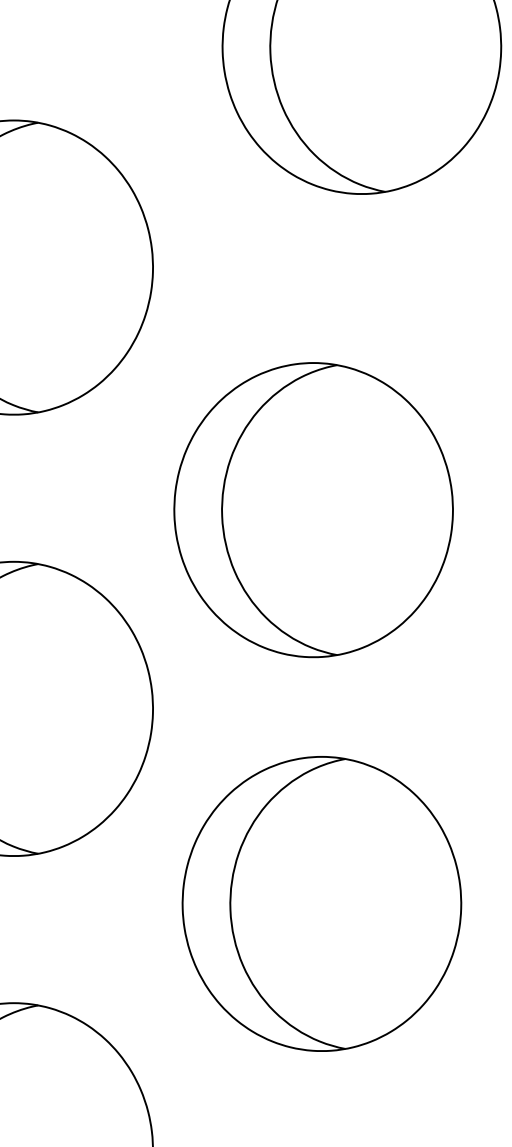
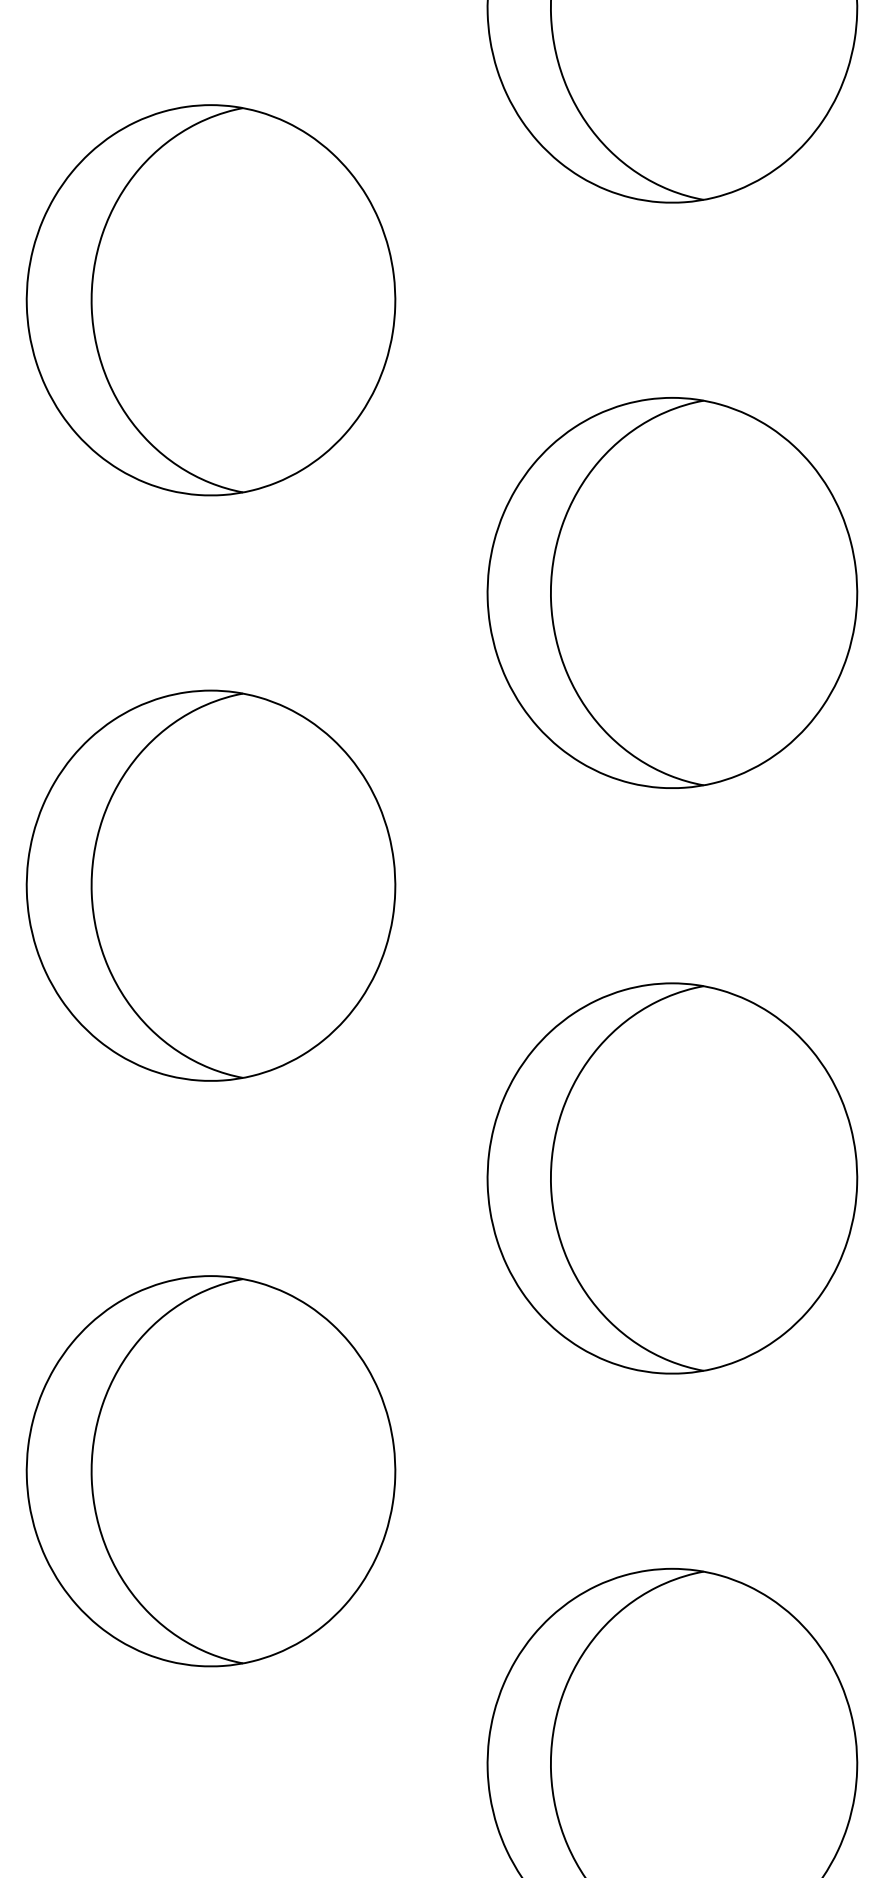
part: (313, 509) -> (672, 592), moved
part: (322, 903) -> (672, 1178), moved

